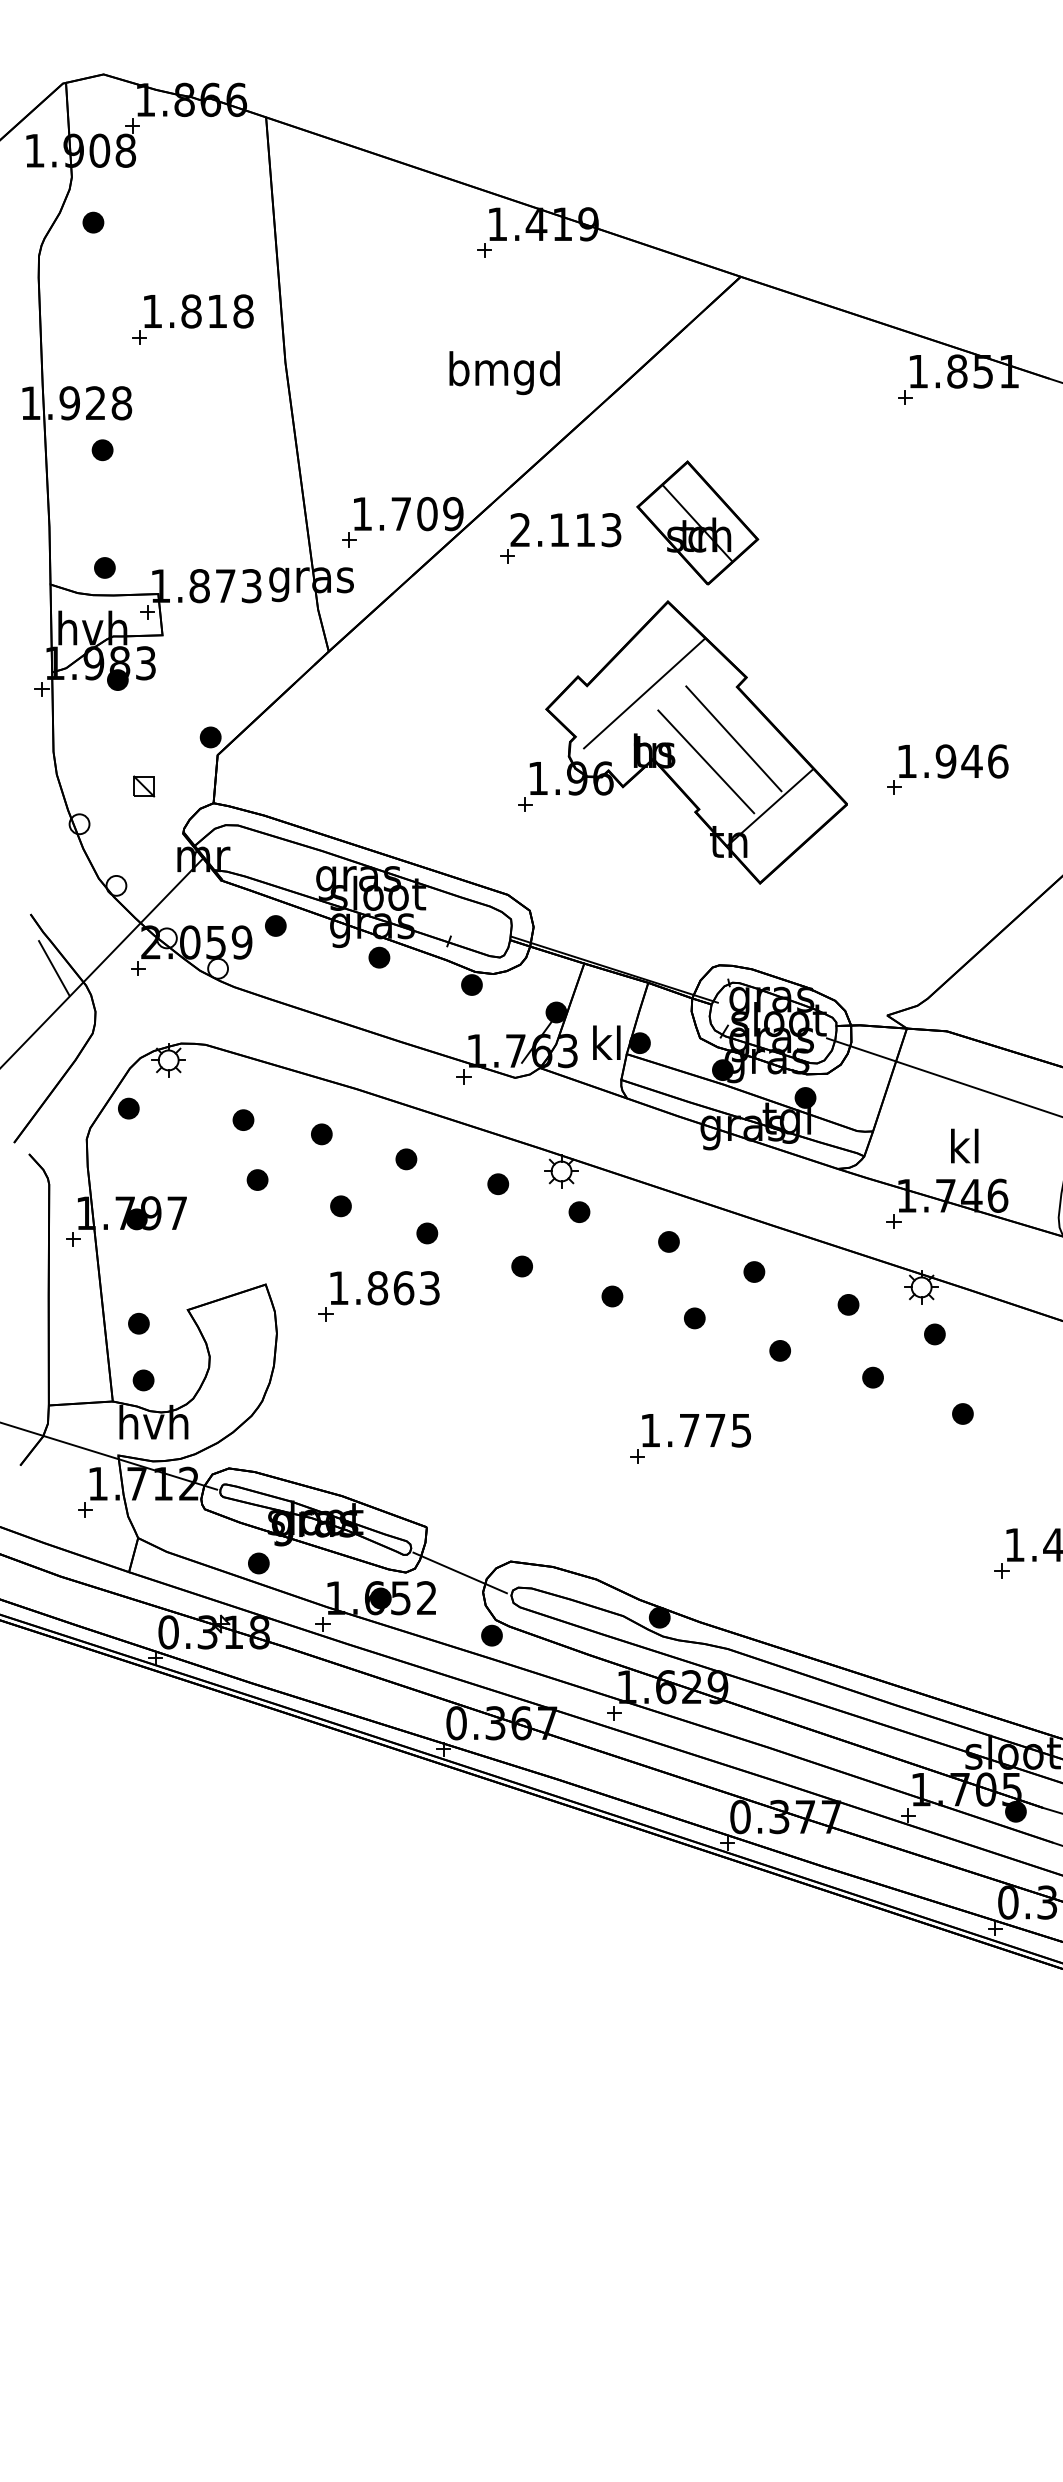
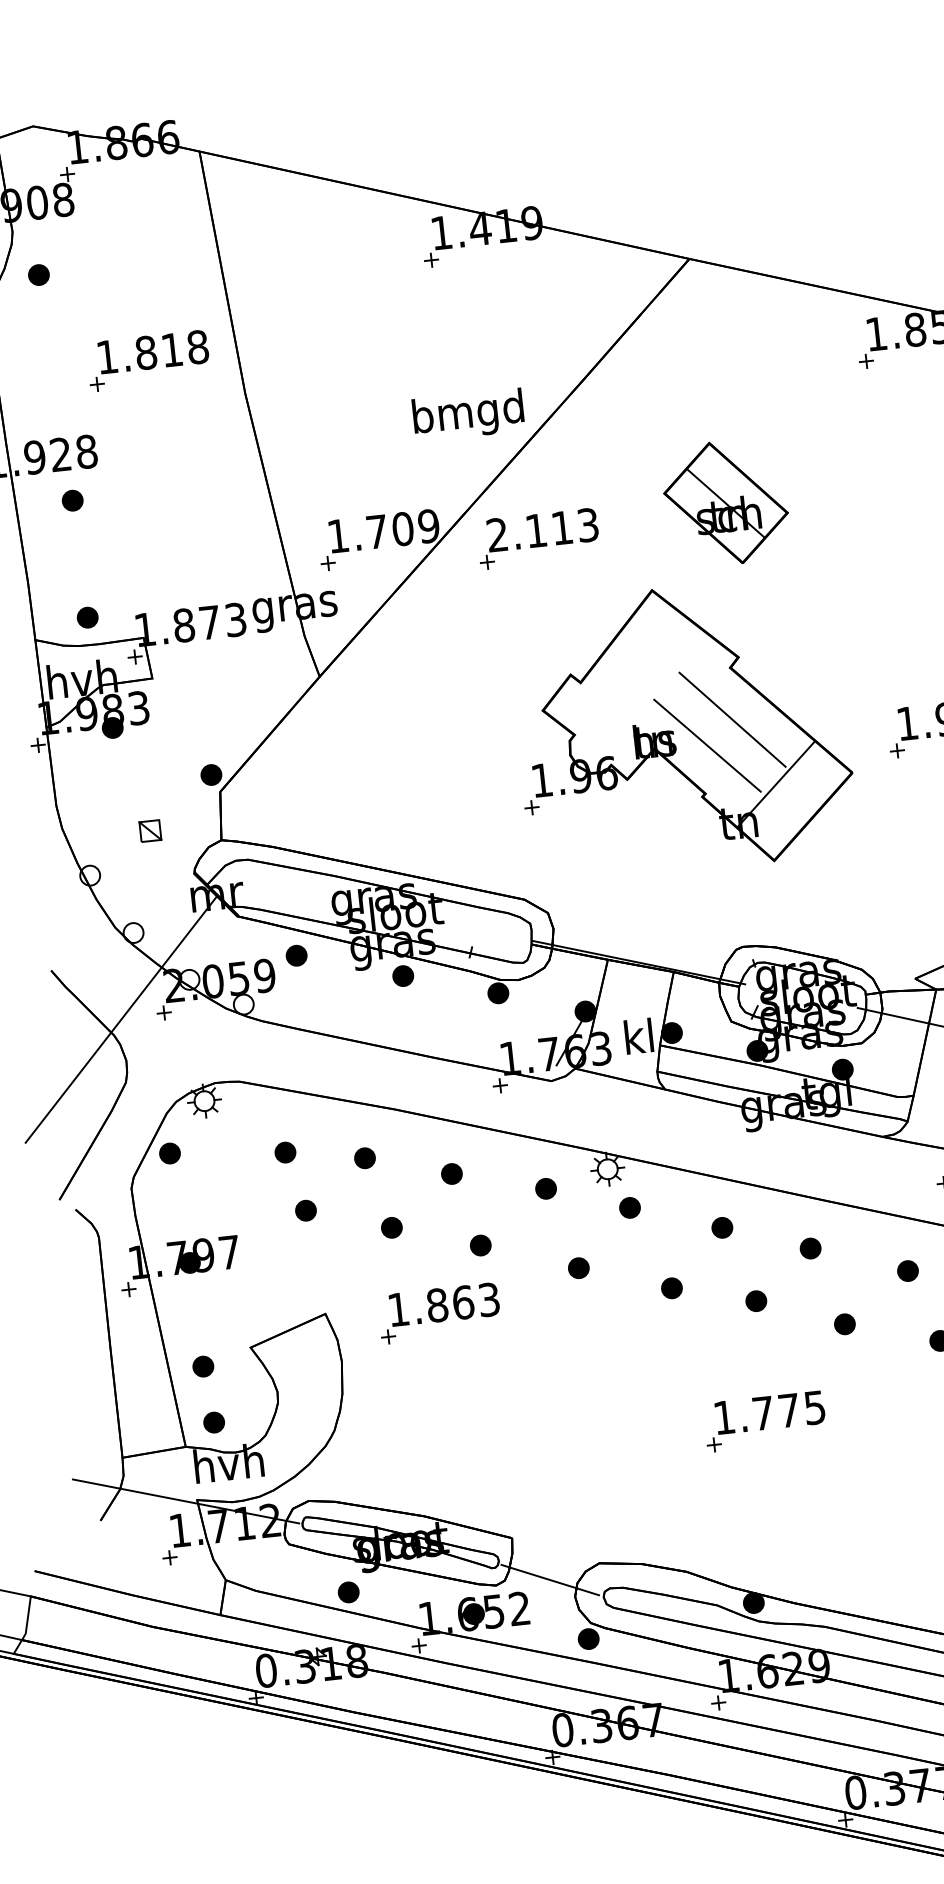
text: (504, 373) -> (468, 415), moved
part: (697, 522) -> (725, 502), moved
line: (644, 693) -> (638, 684), removed
line: (54, 968) -> (80, 1022), removed

